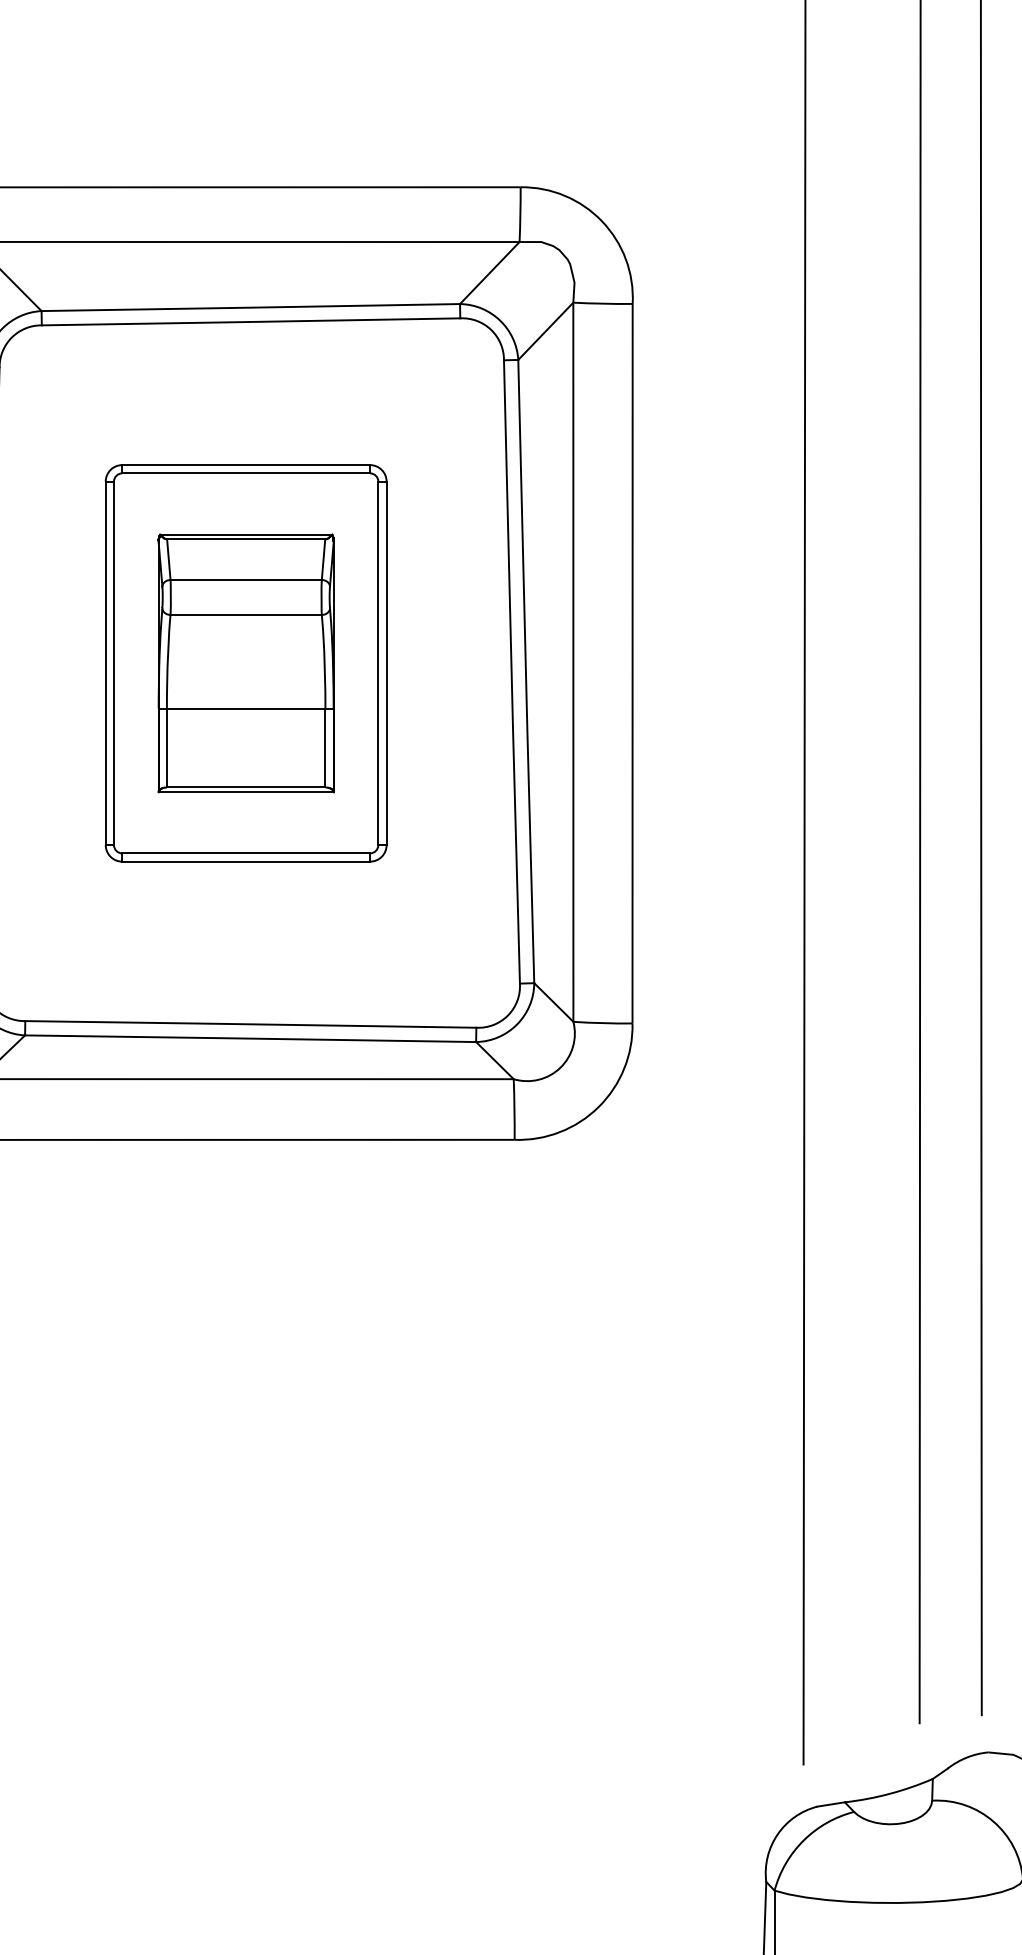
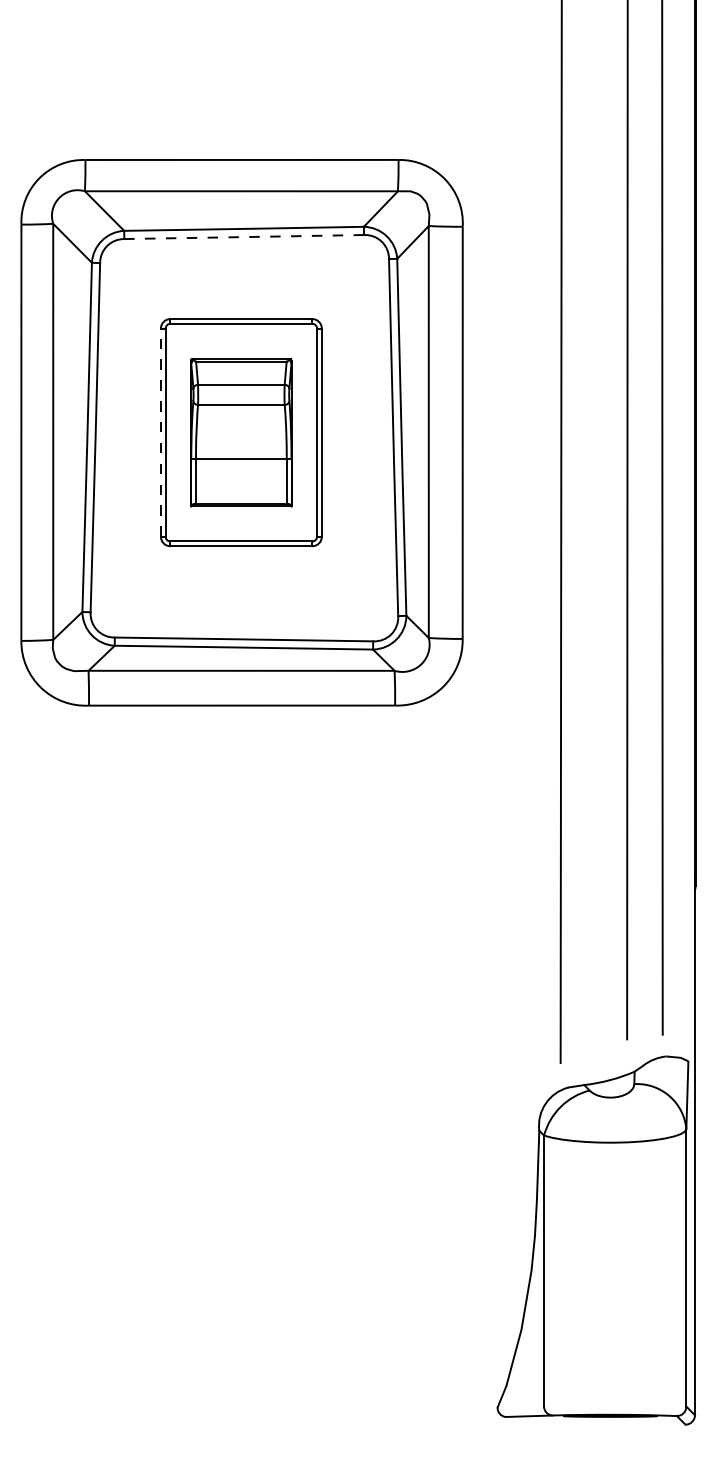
line: (251, 322) -> (244, 237), solid -> dashed
line: (104, 663) -> (160, 432), solid -> dashed

